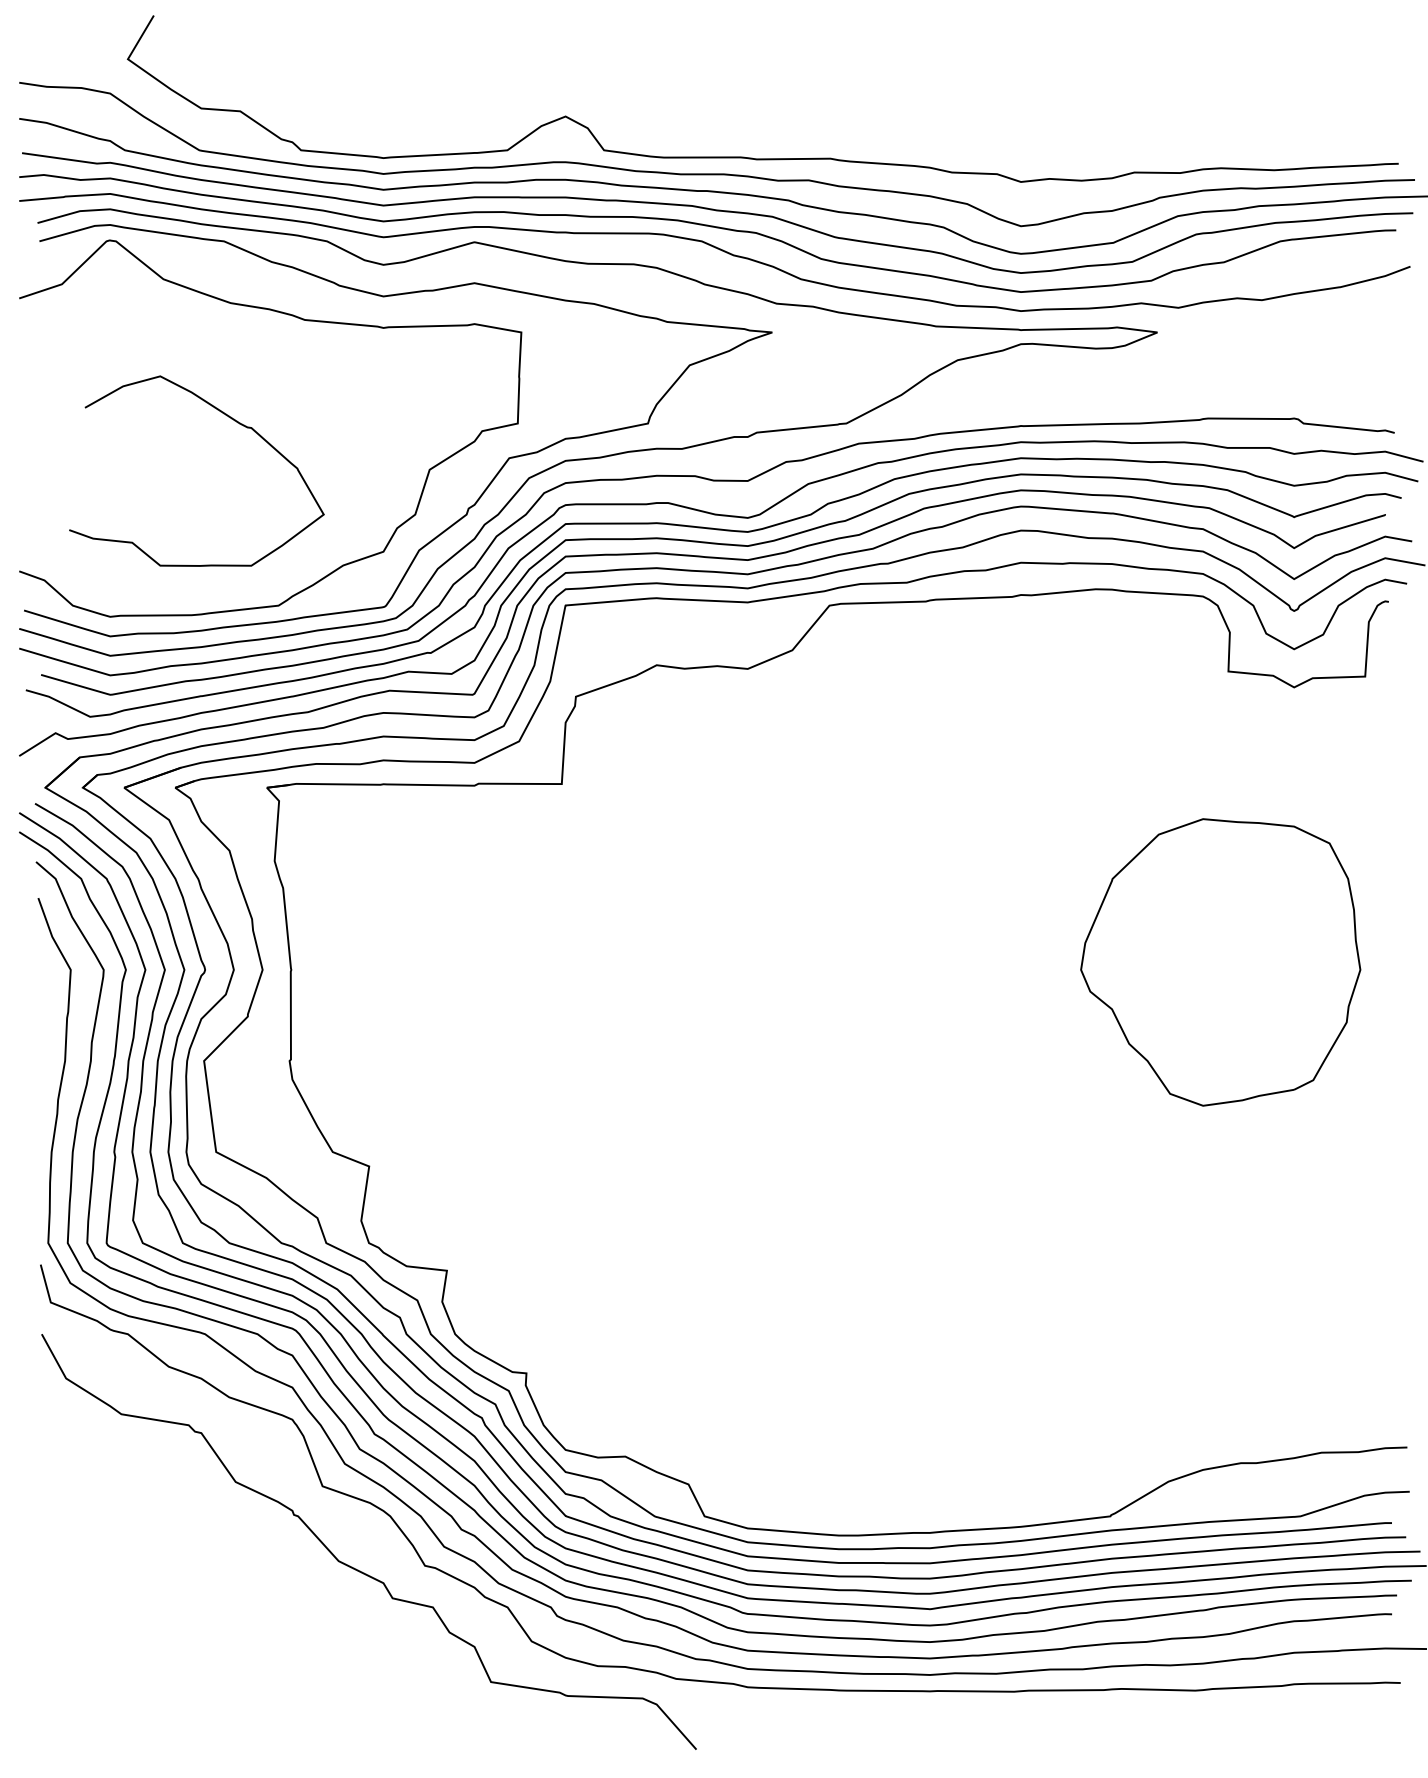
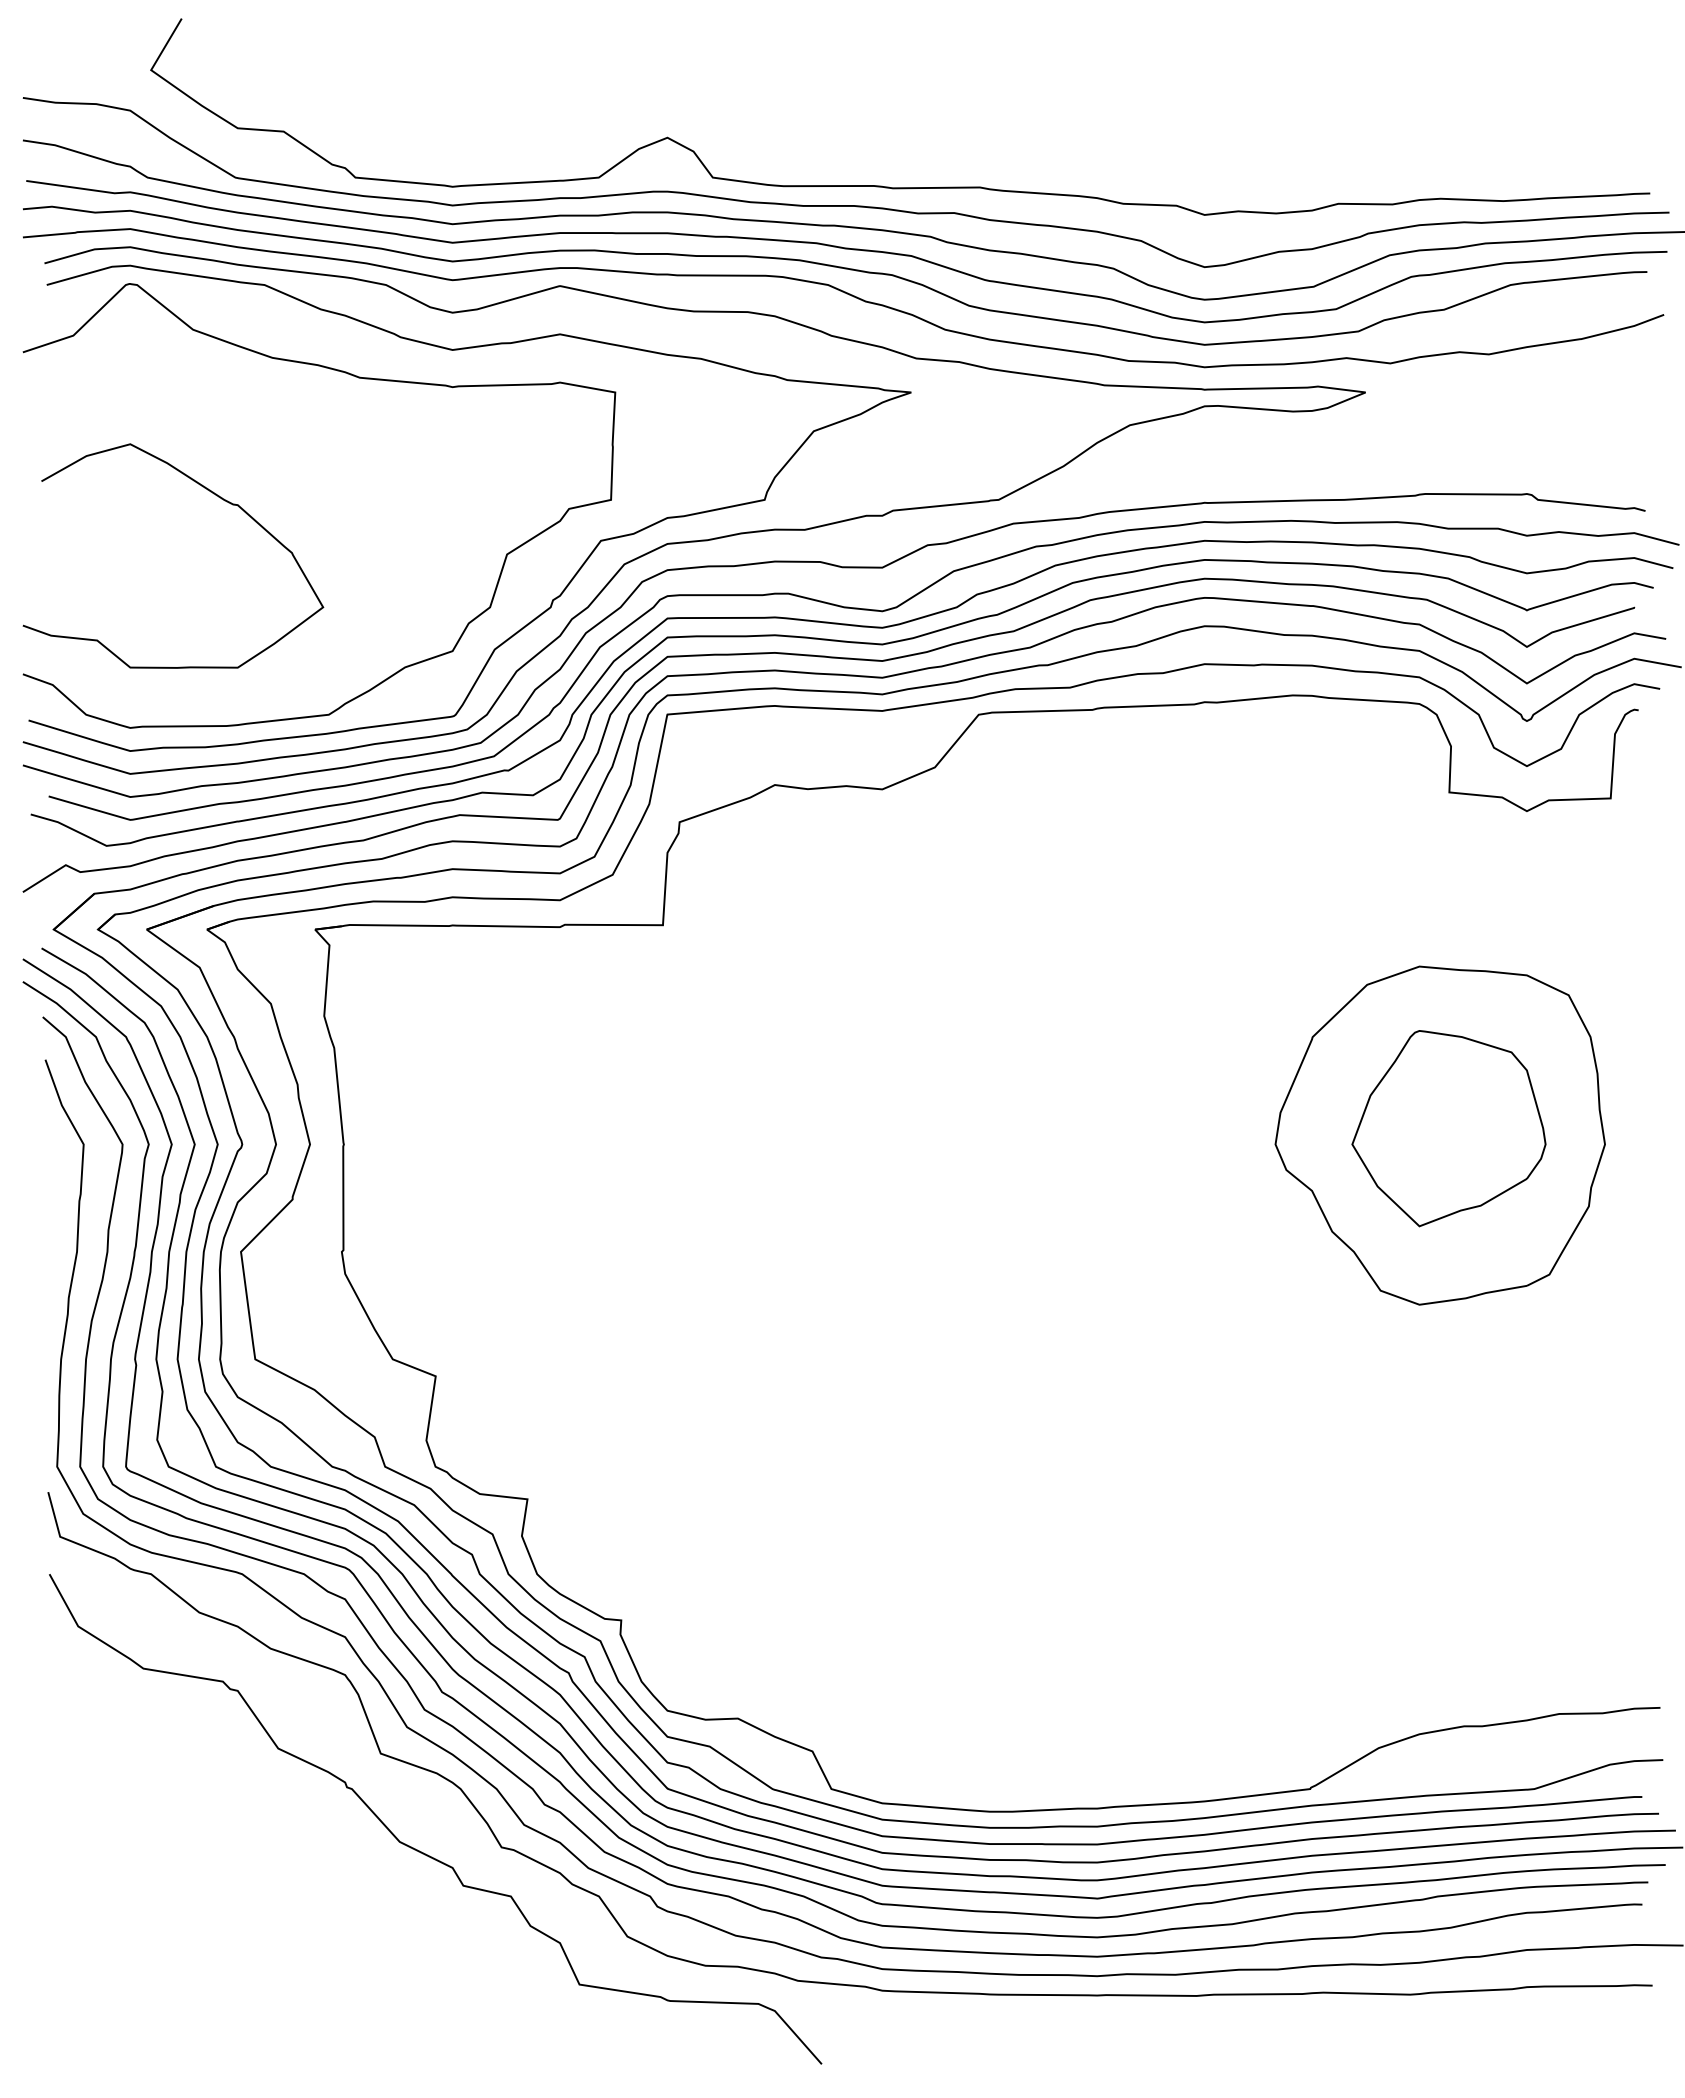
curve: (230, 418) -> (213, 494), moved
part: (1227, 956) -> (1448, 1128), added

